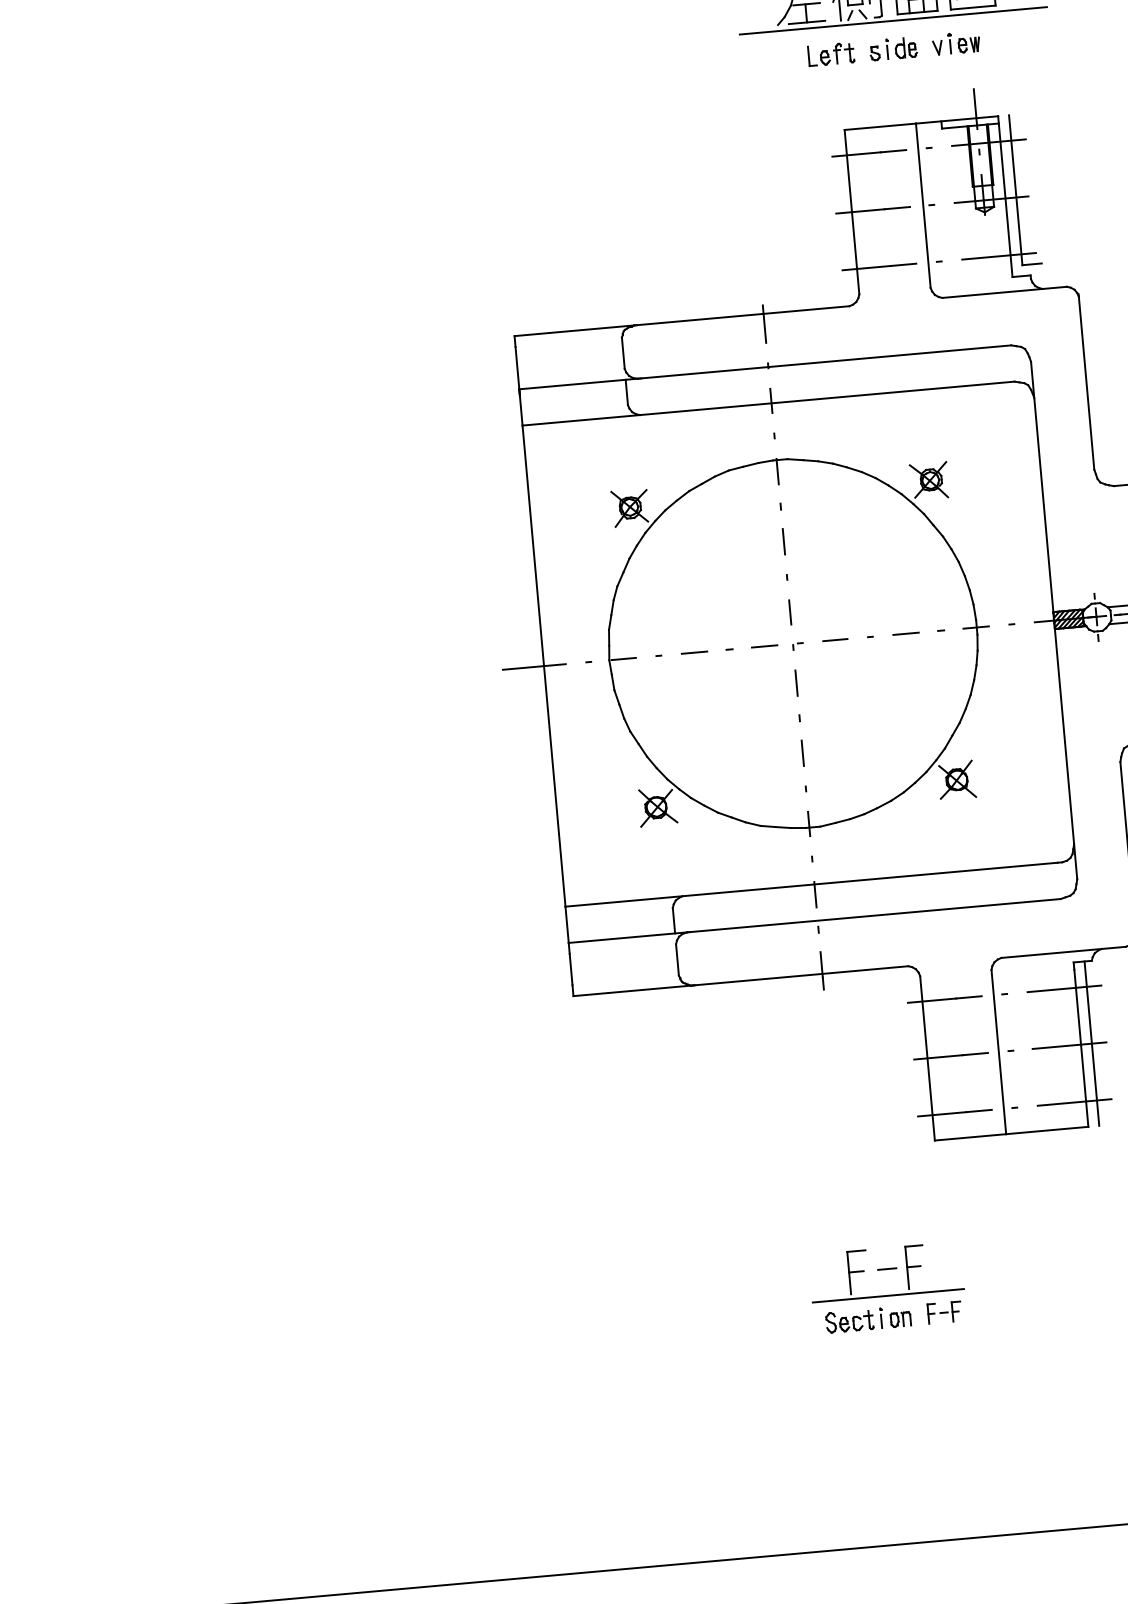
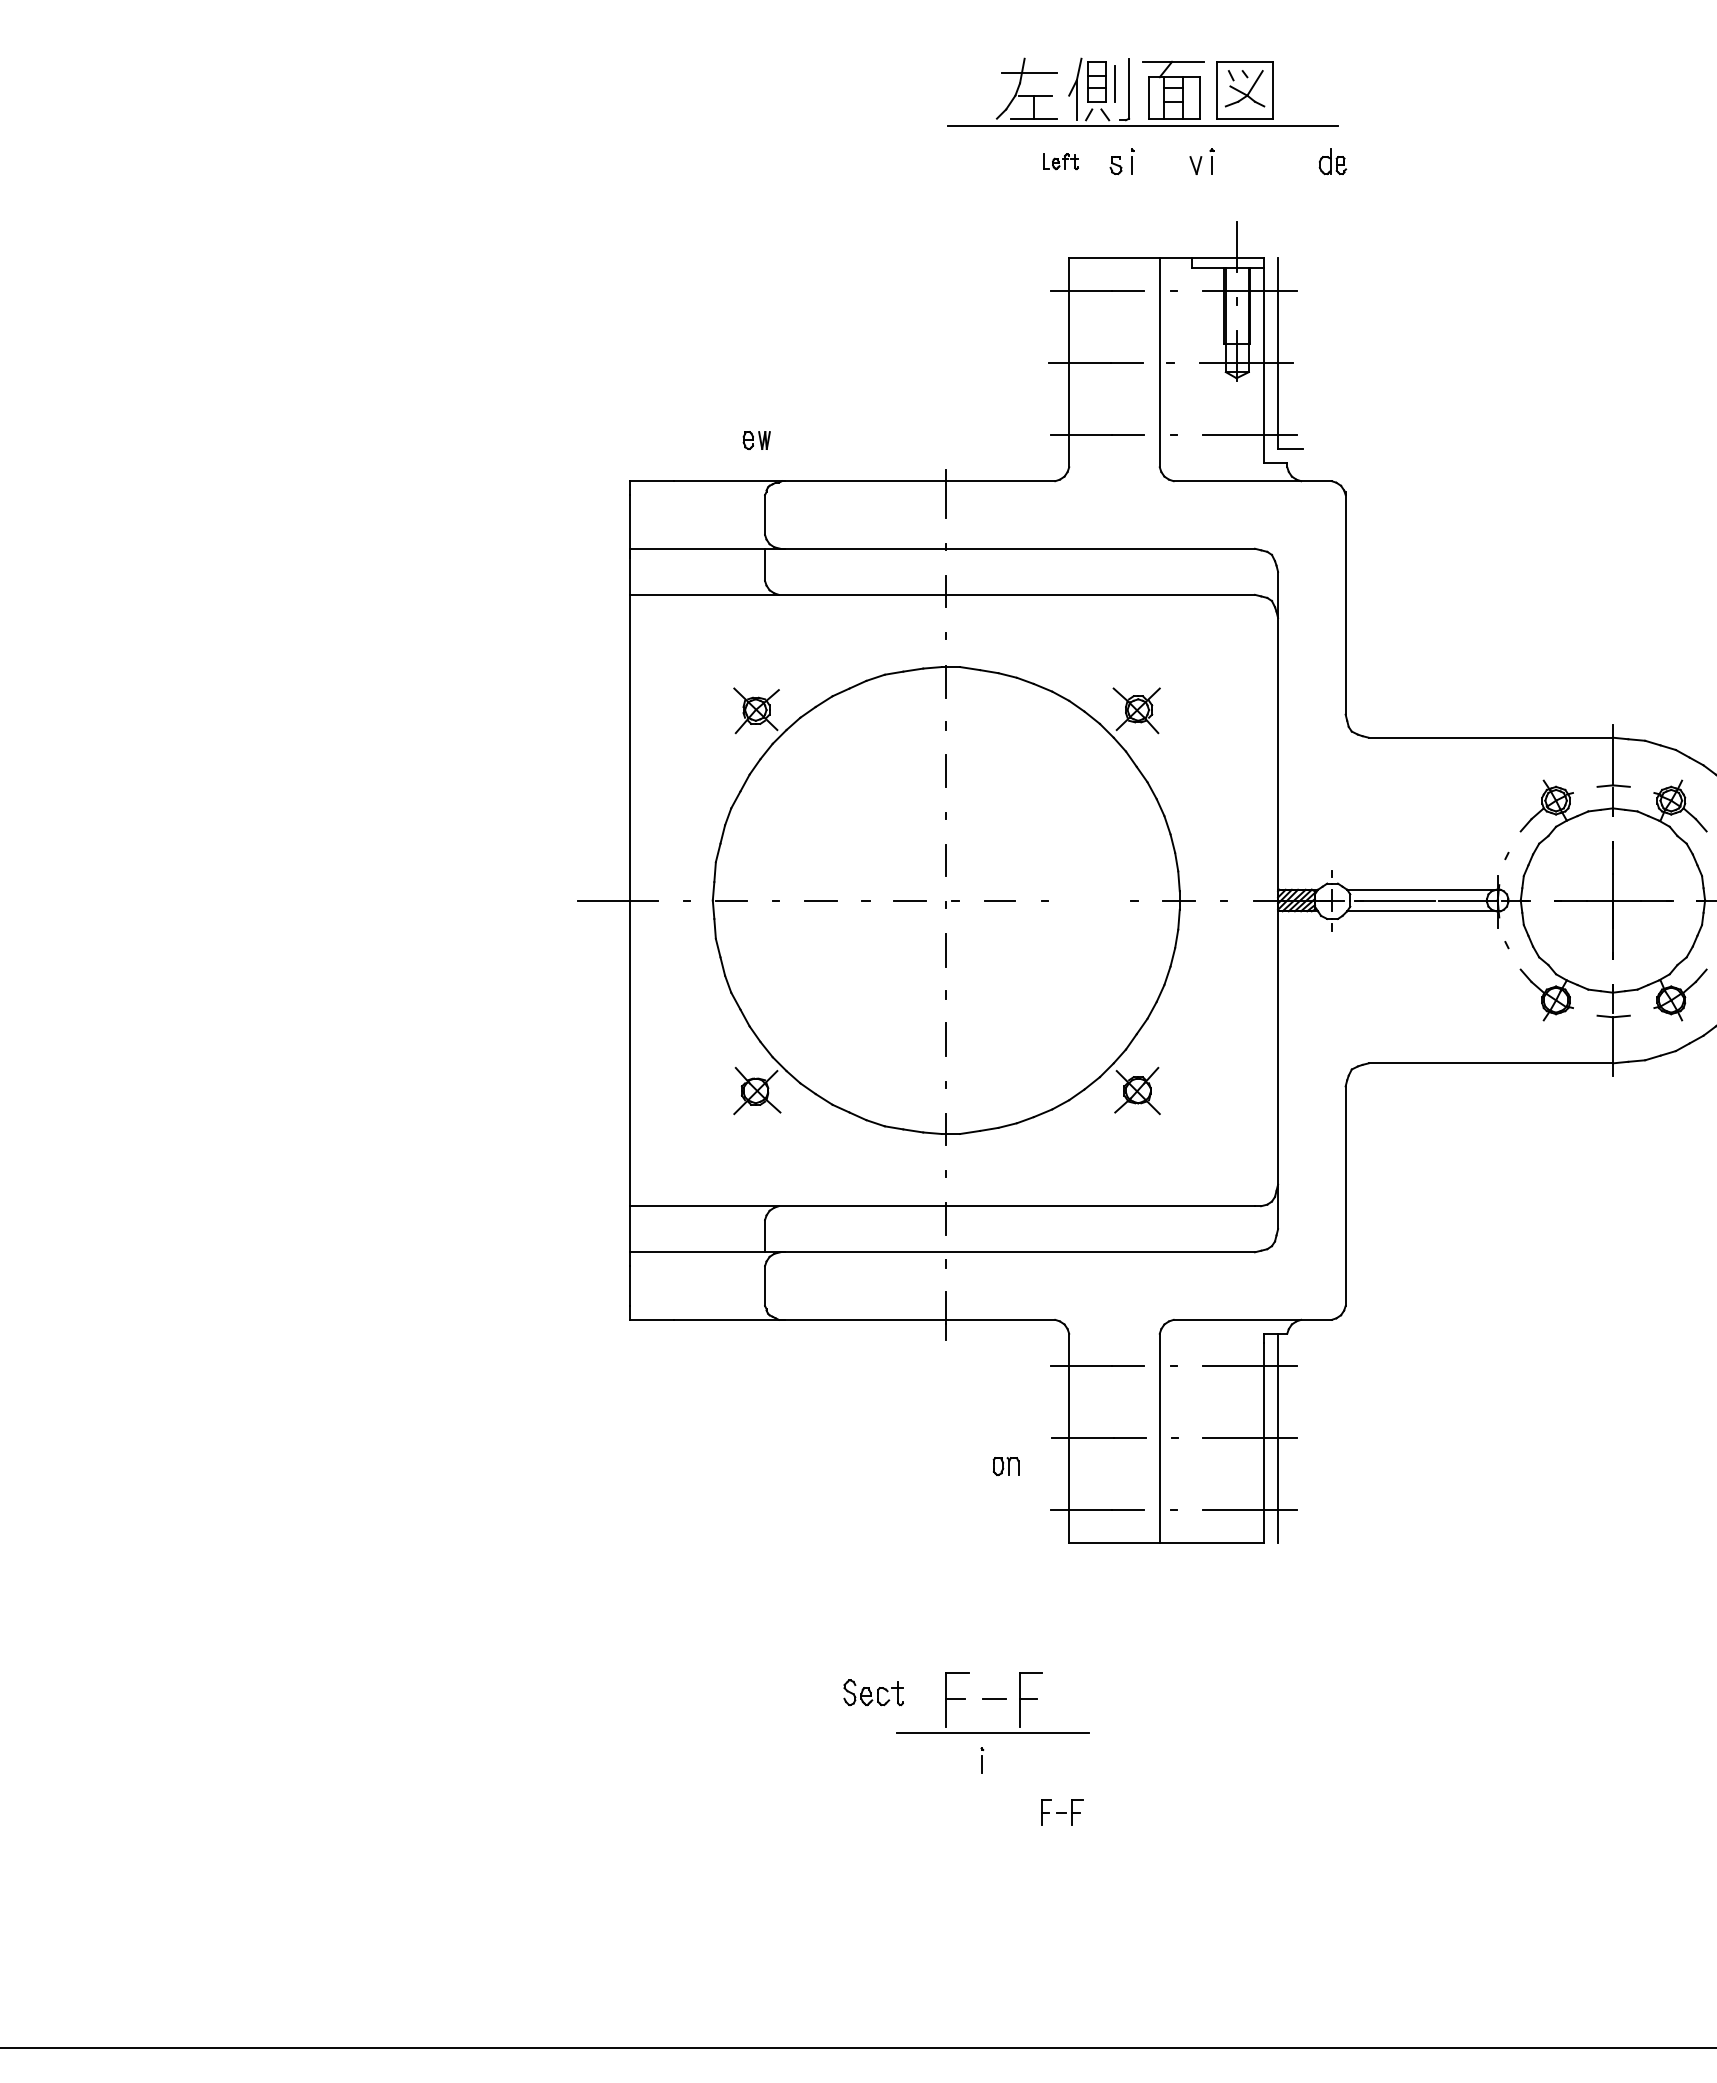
part: (969, 45) -> (756, 440), moved
part: (905, 47) -> (1332, 161), moved
part: (831, 54) -> (1060, 161), size x0.6
line: (905, 633) -> (1089, 900), removed
part: (944, 1312) -> (1062, 1812), moved
part: (900, 1319) -> (1005, 1466), moved
part: (849, 1321) -> (873, 1692), moved

